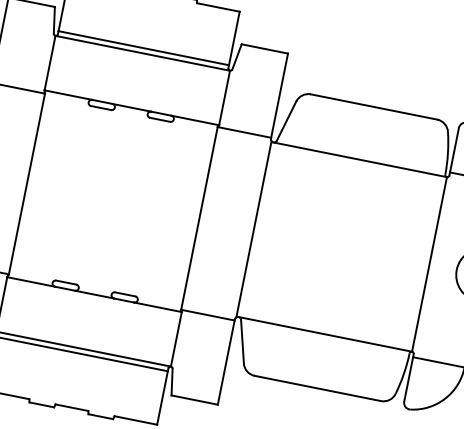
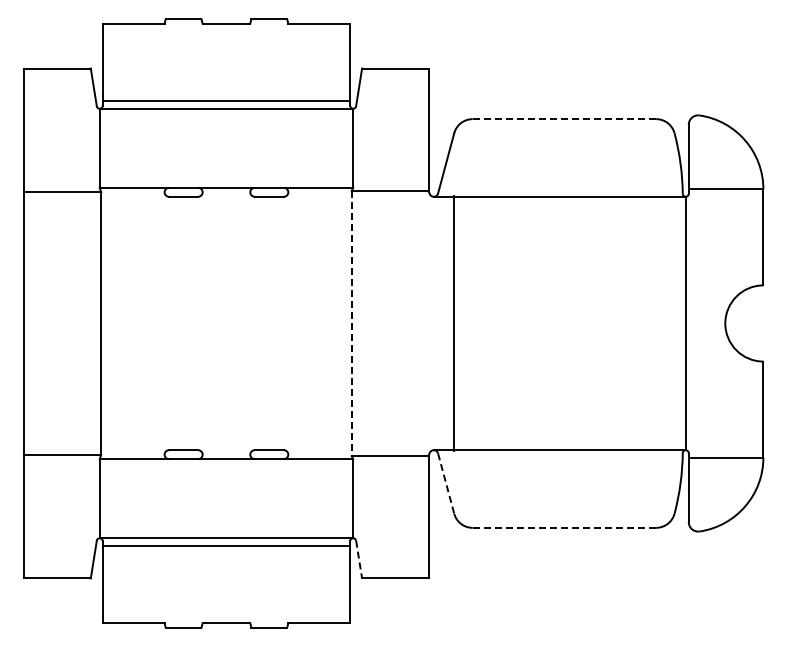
line: (374, 107) -> (564, 119), solid -> dashed
line: (199, 218) -> (351, 323), solid -> dashed
line: (253, 229) -> (453, 323), moved
line: (242, 342) -> (446, 484), solid -> dashed
line: (172, 382) -> (359, 560), solid -> dashed
line: (317, 388) -> (564, 527), solid -> dashed

